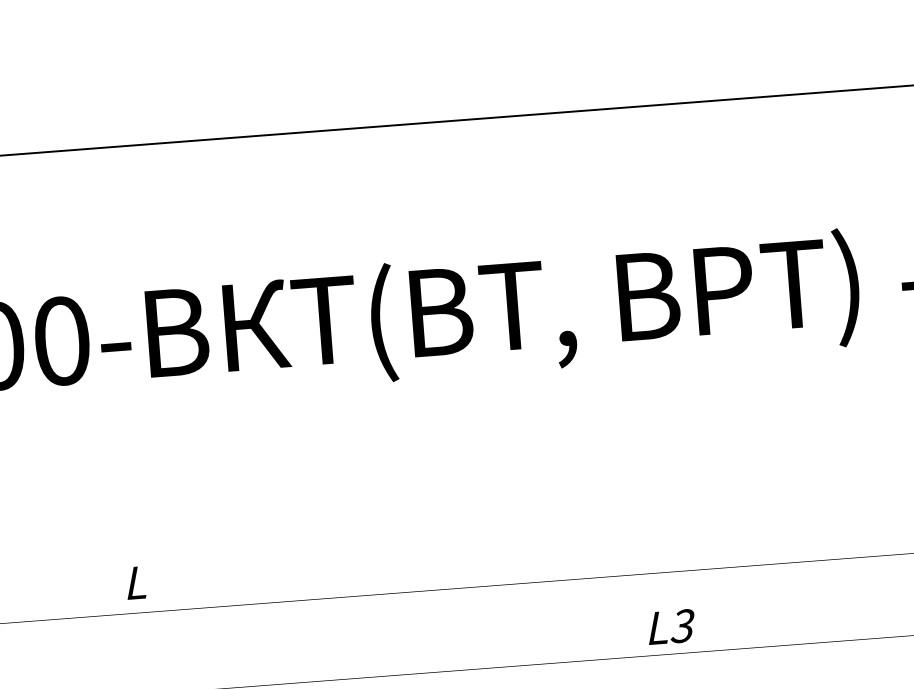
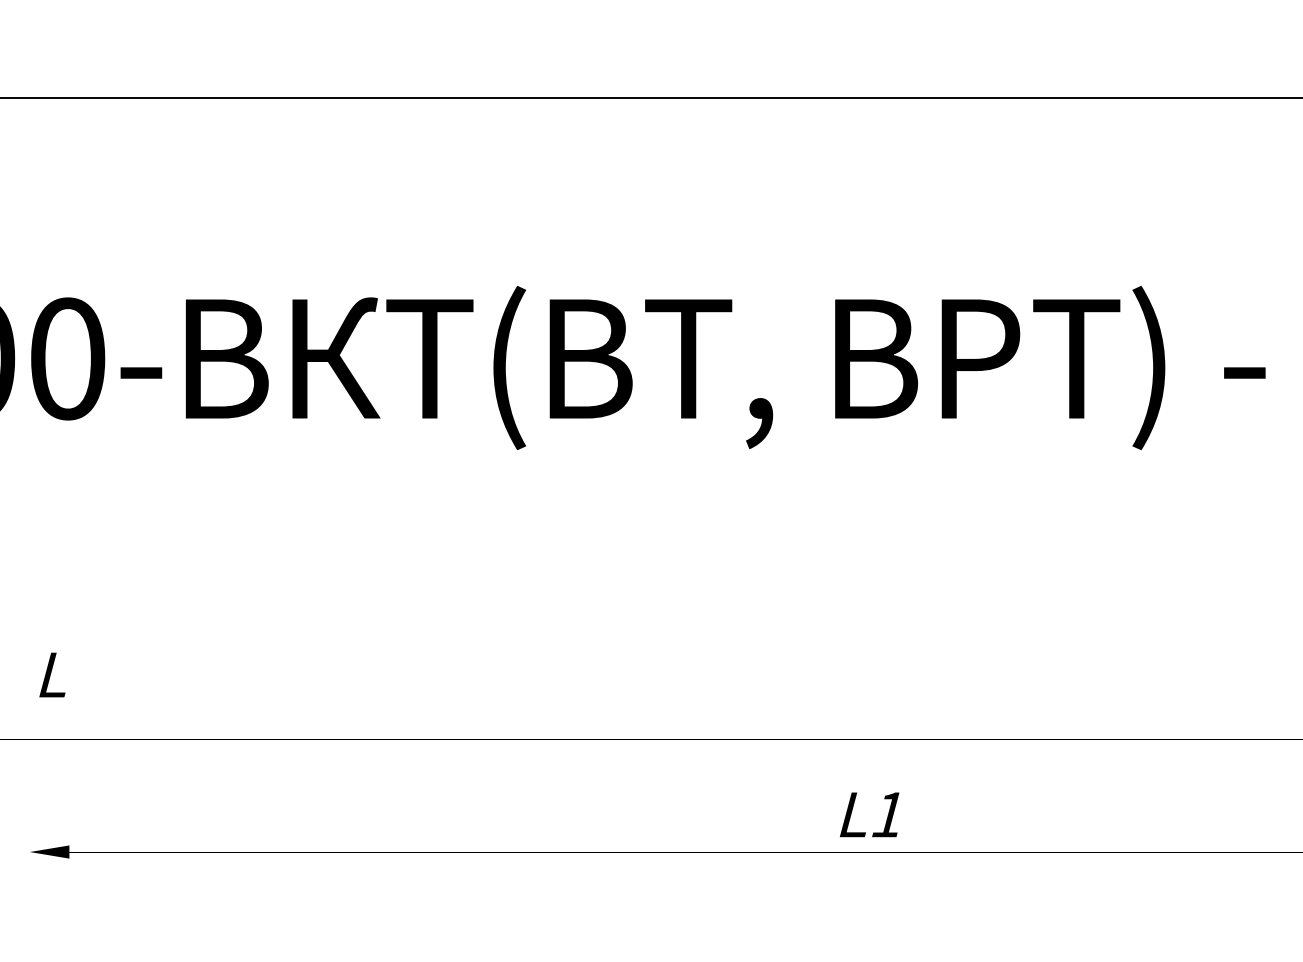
text: (135, 582) -> (52, 674), moved
text: (682, 625) -> (887, 814), L3 -> L1

